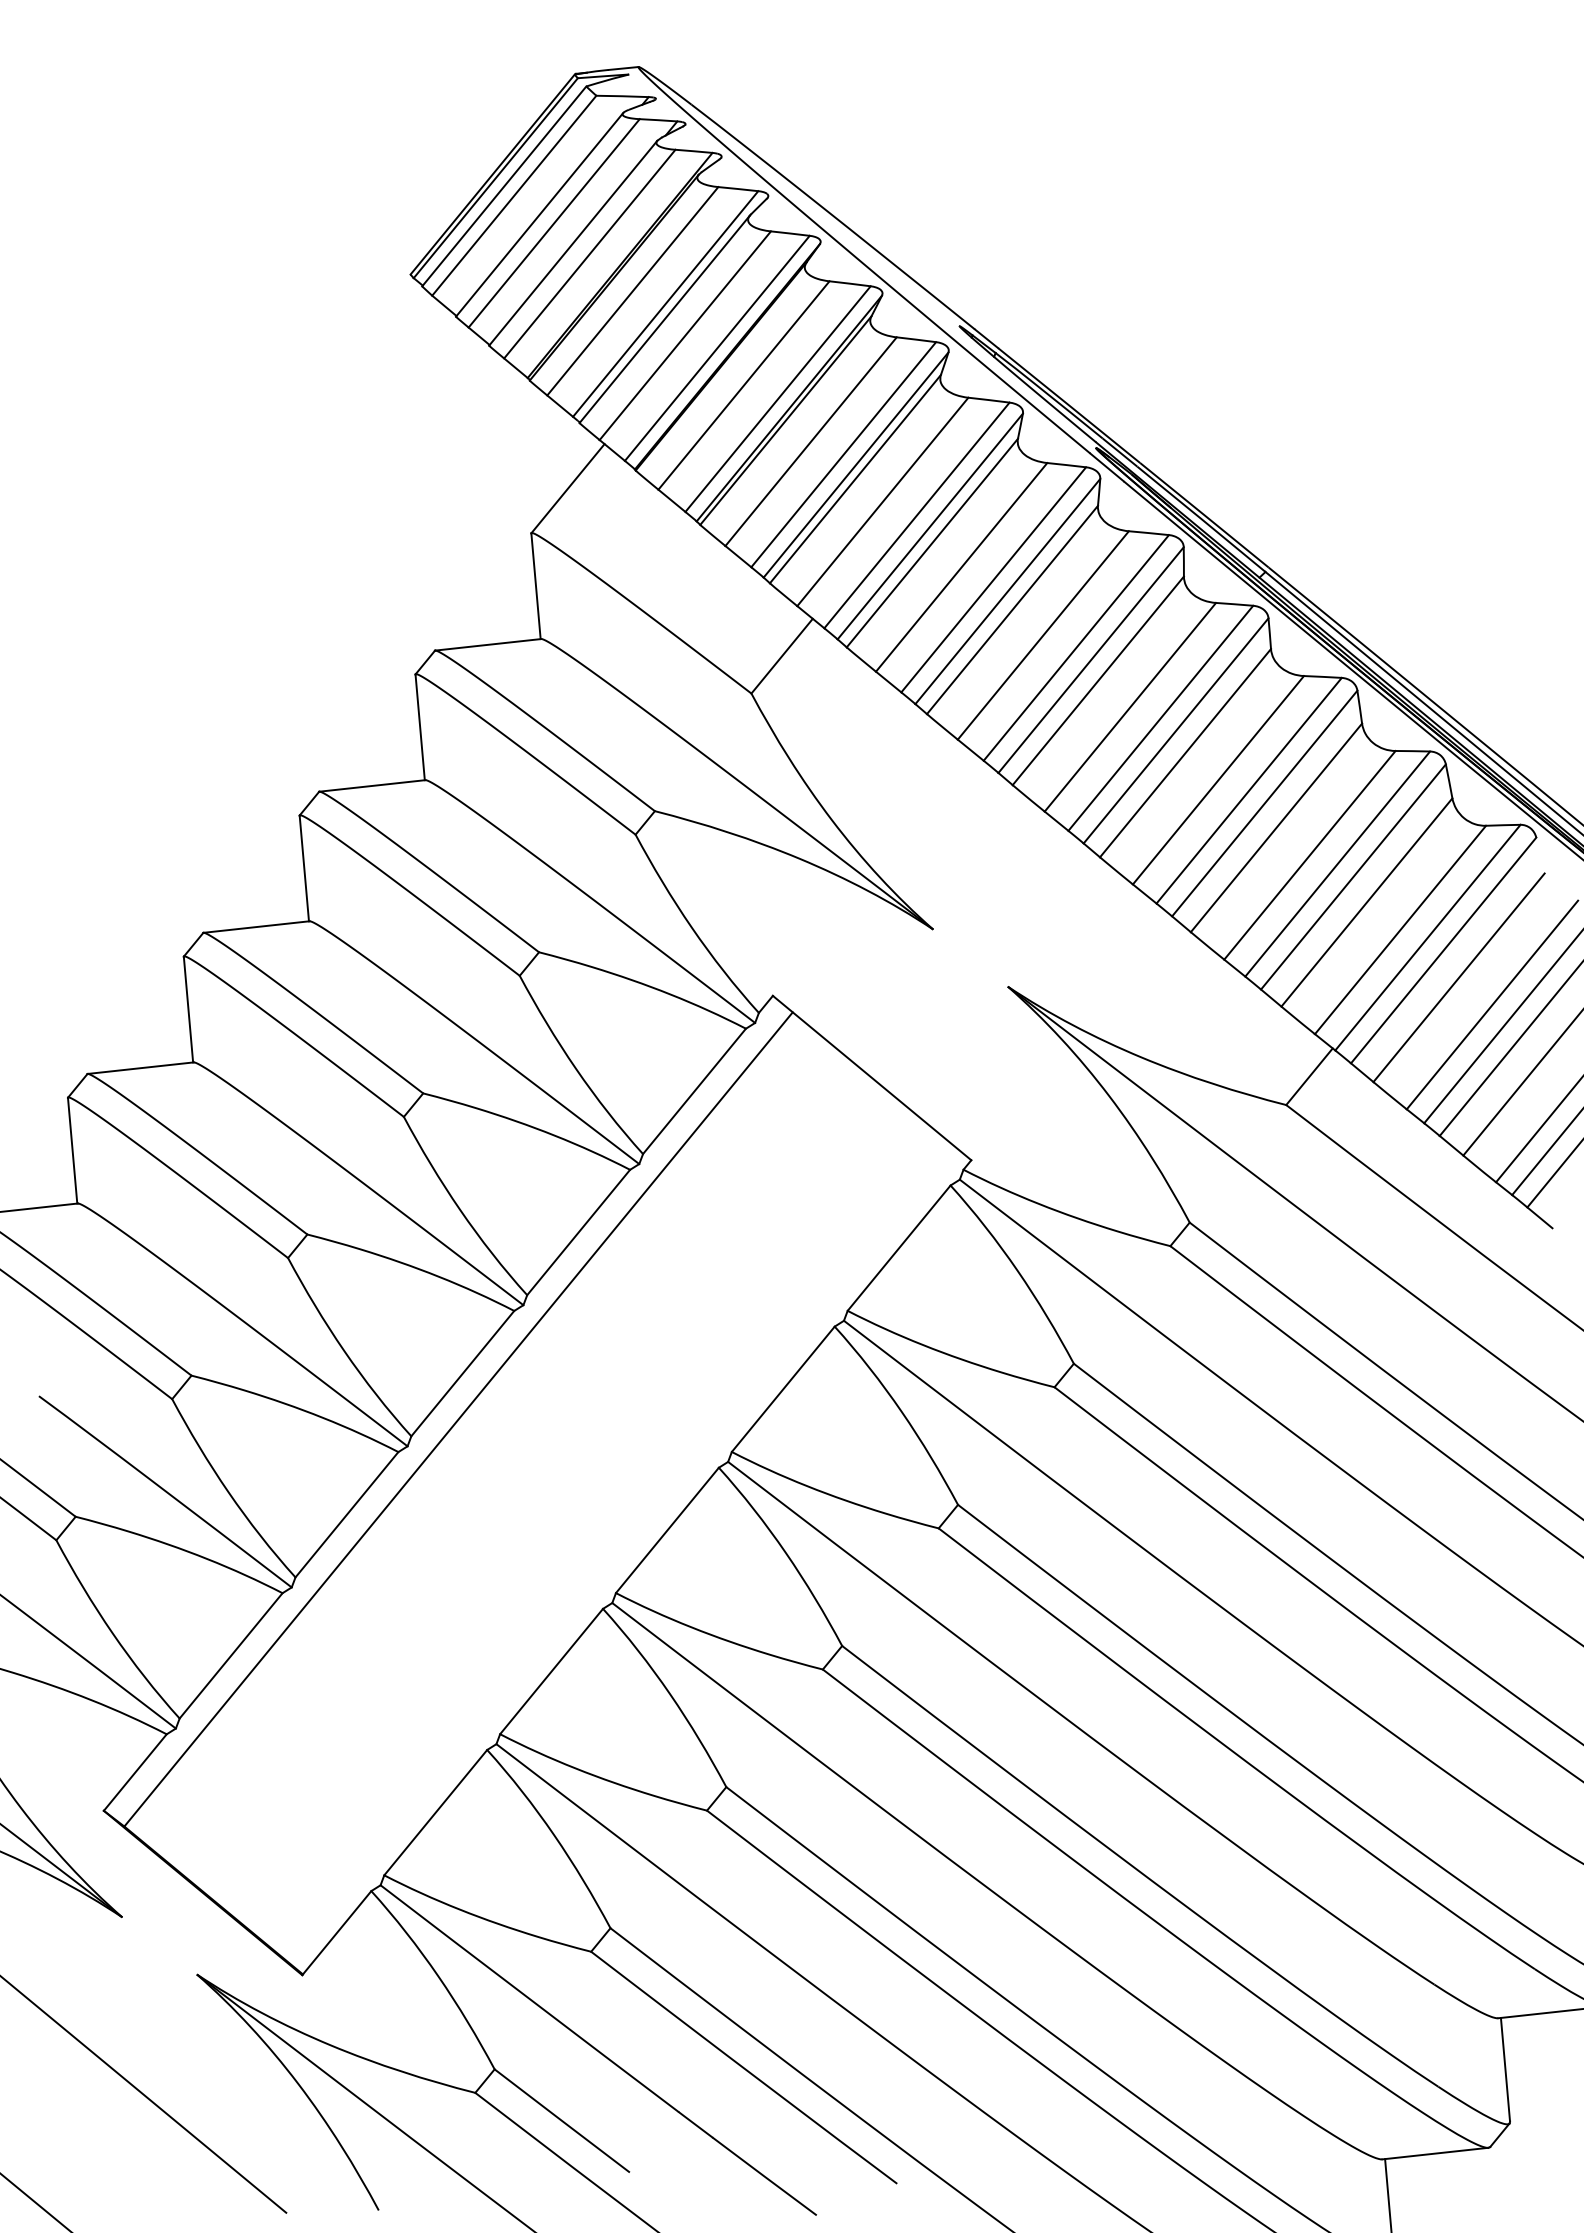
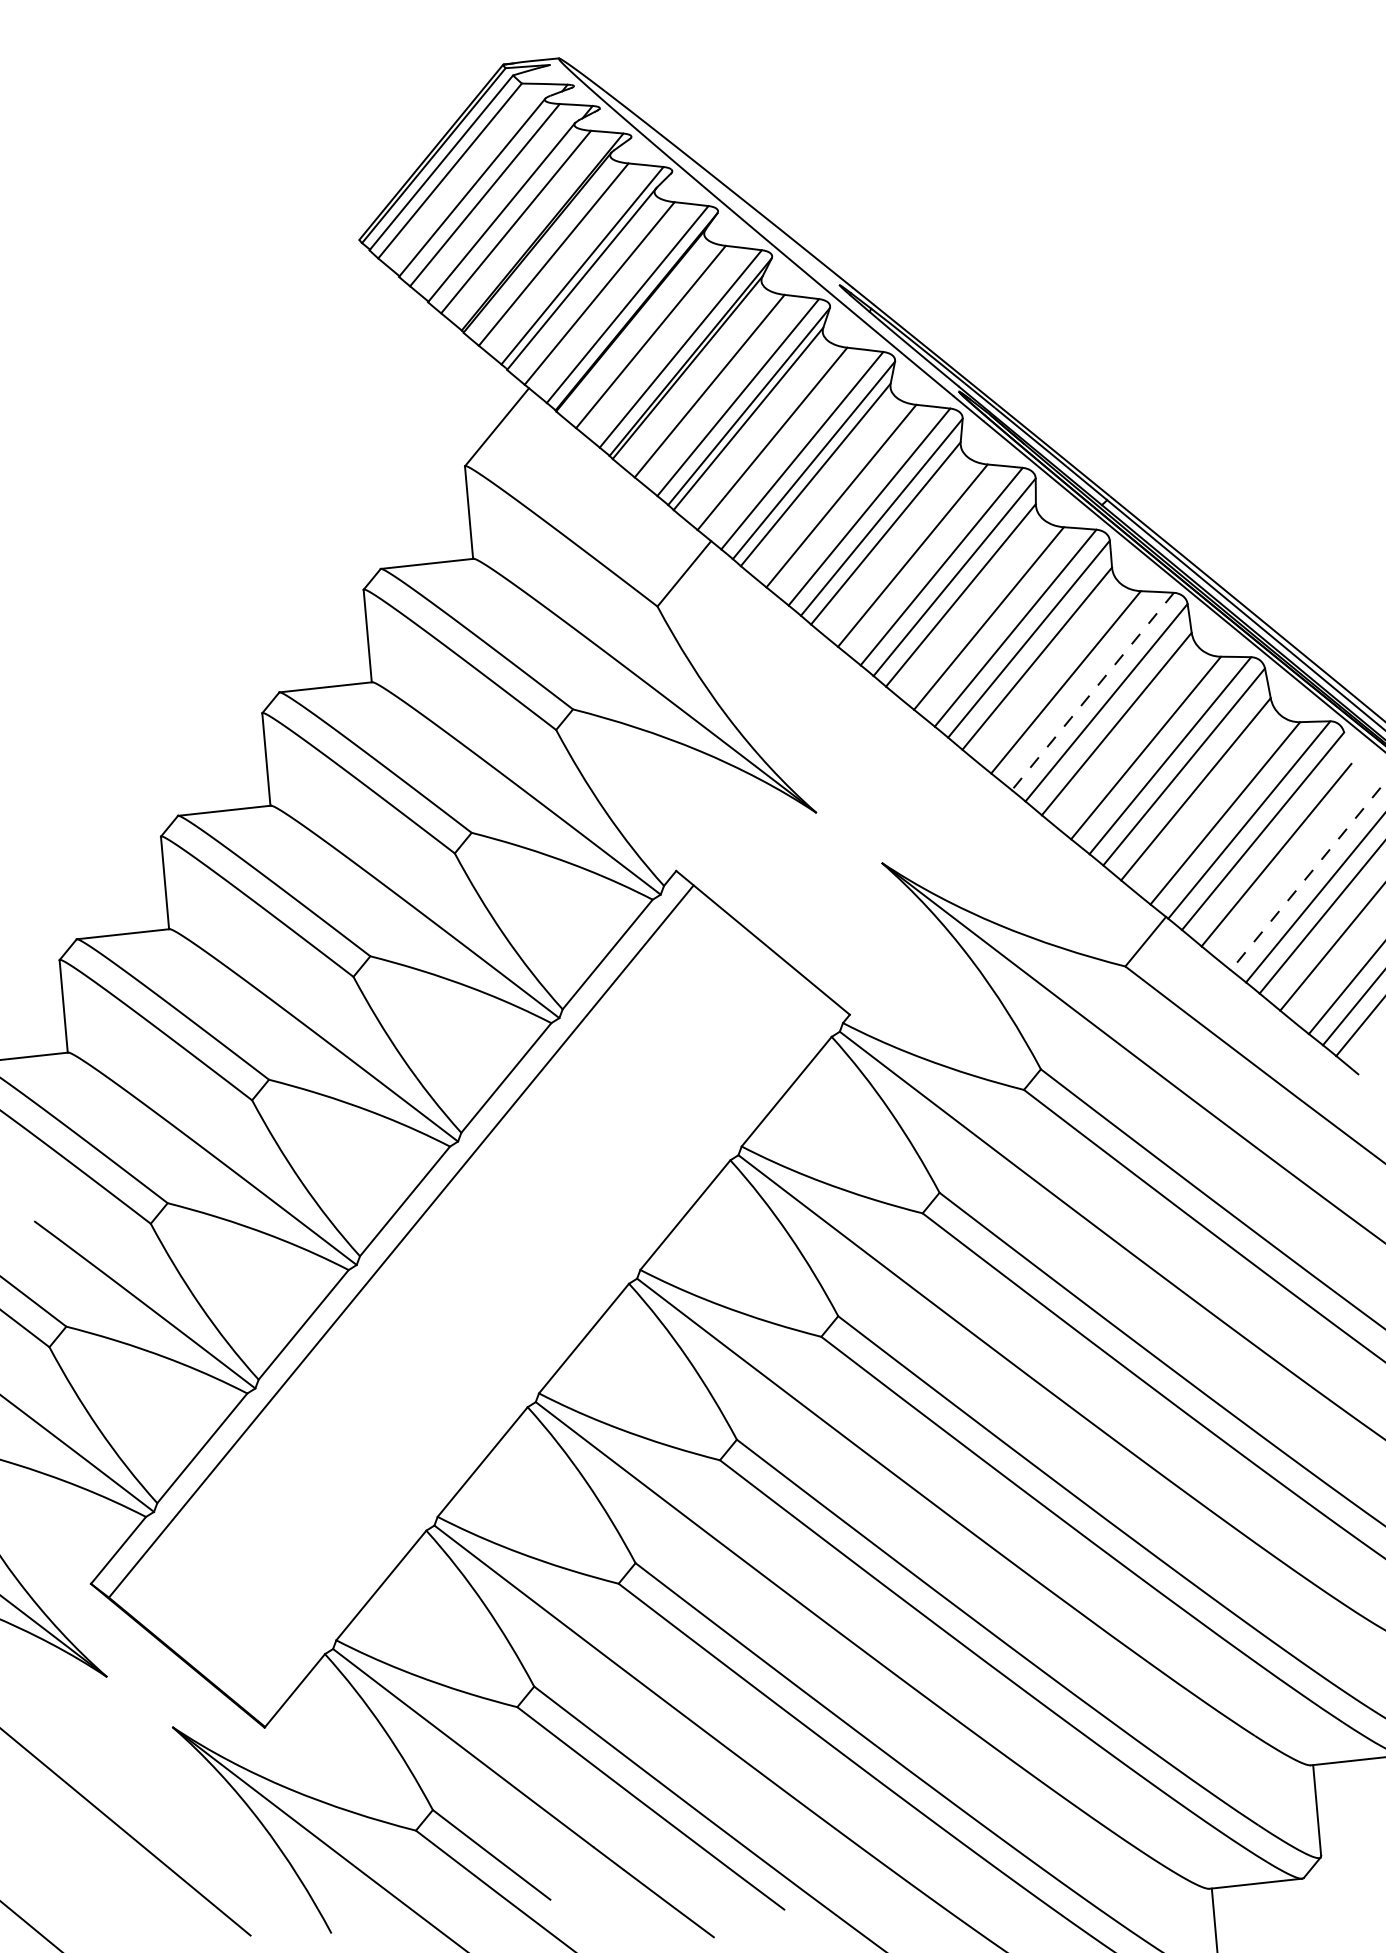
line: (1249, 790) -> (1093, 691), solid -> dashed
line: (1492, 1005) -> (1305, 879), solid -> dashed

